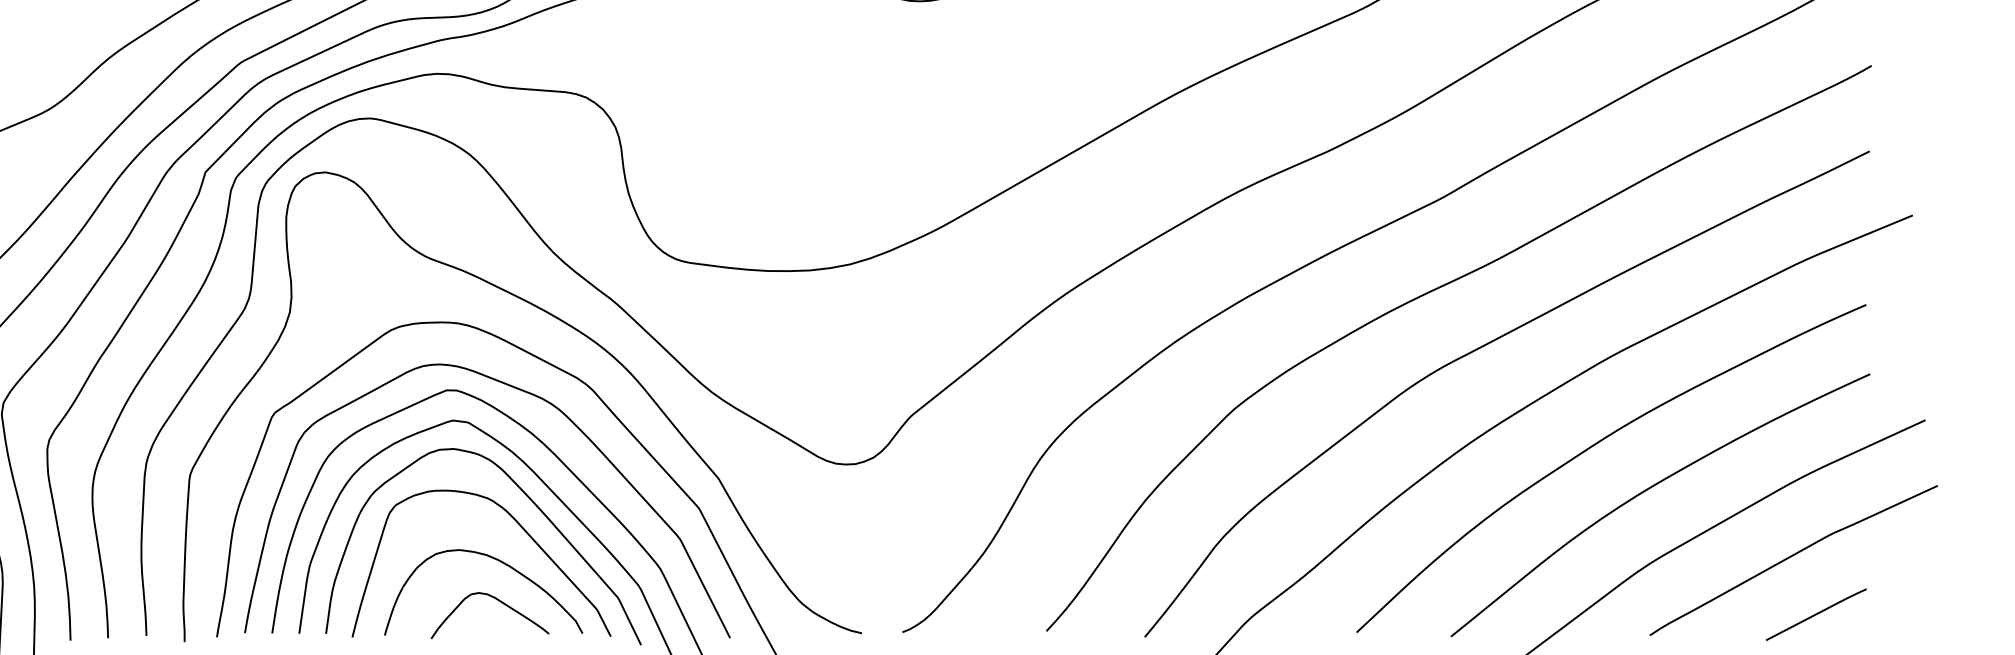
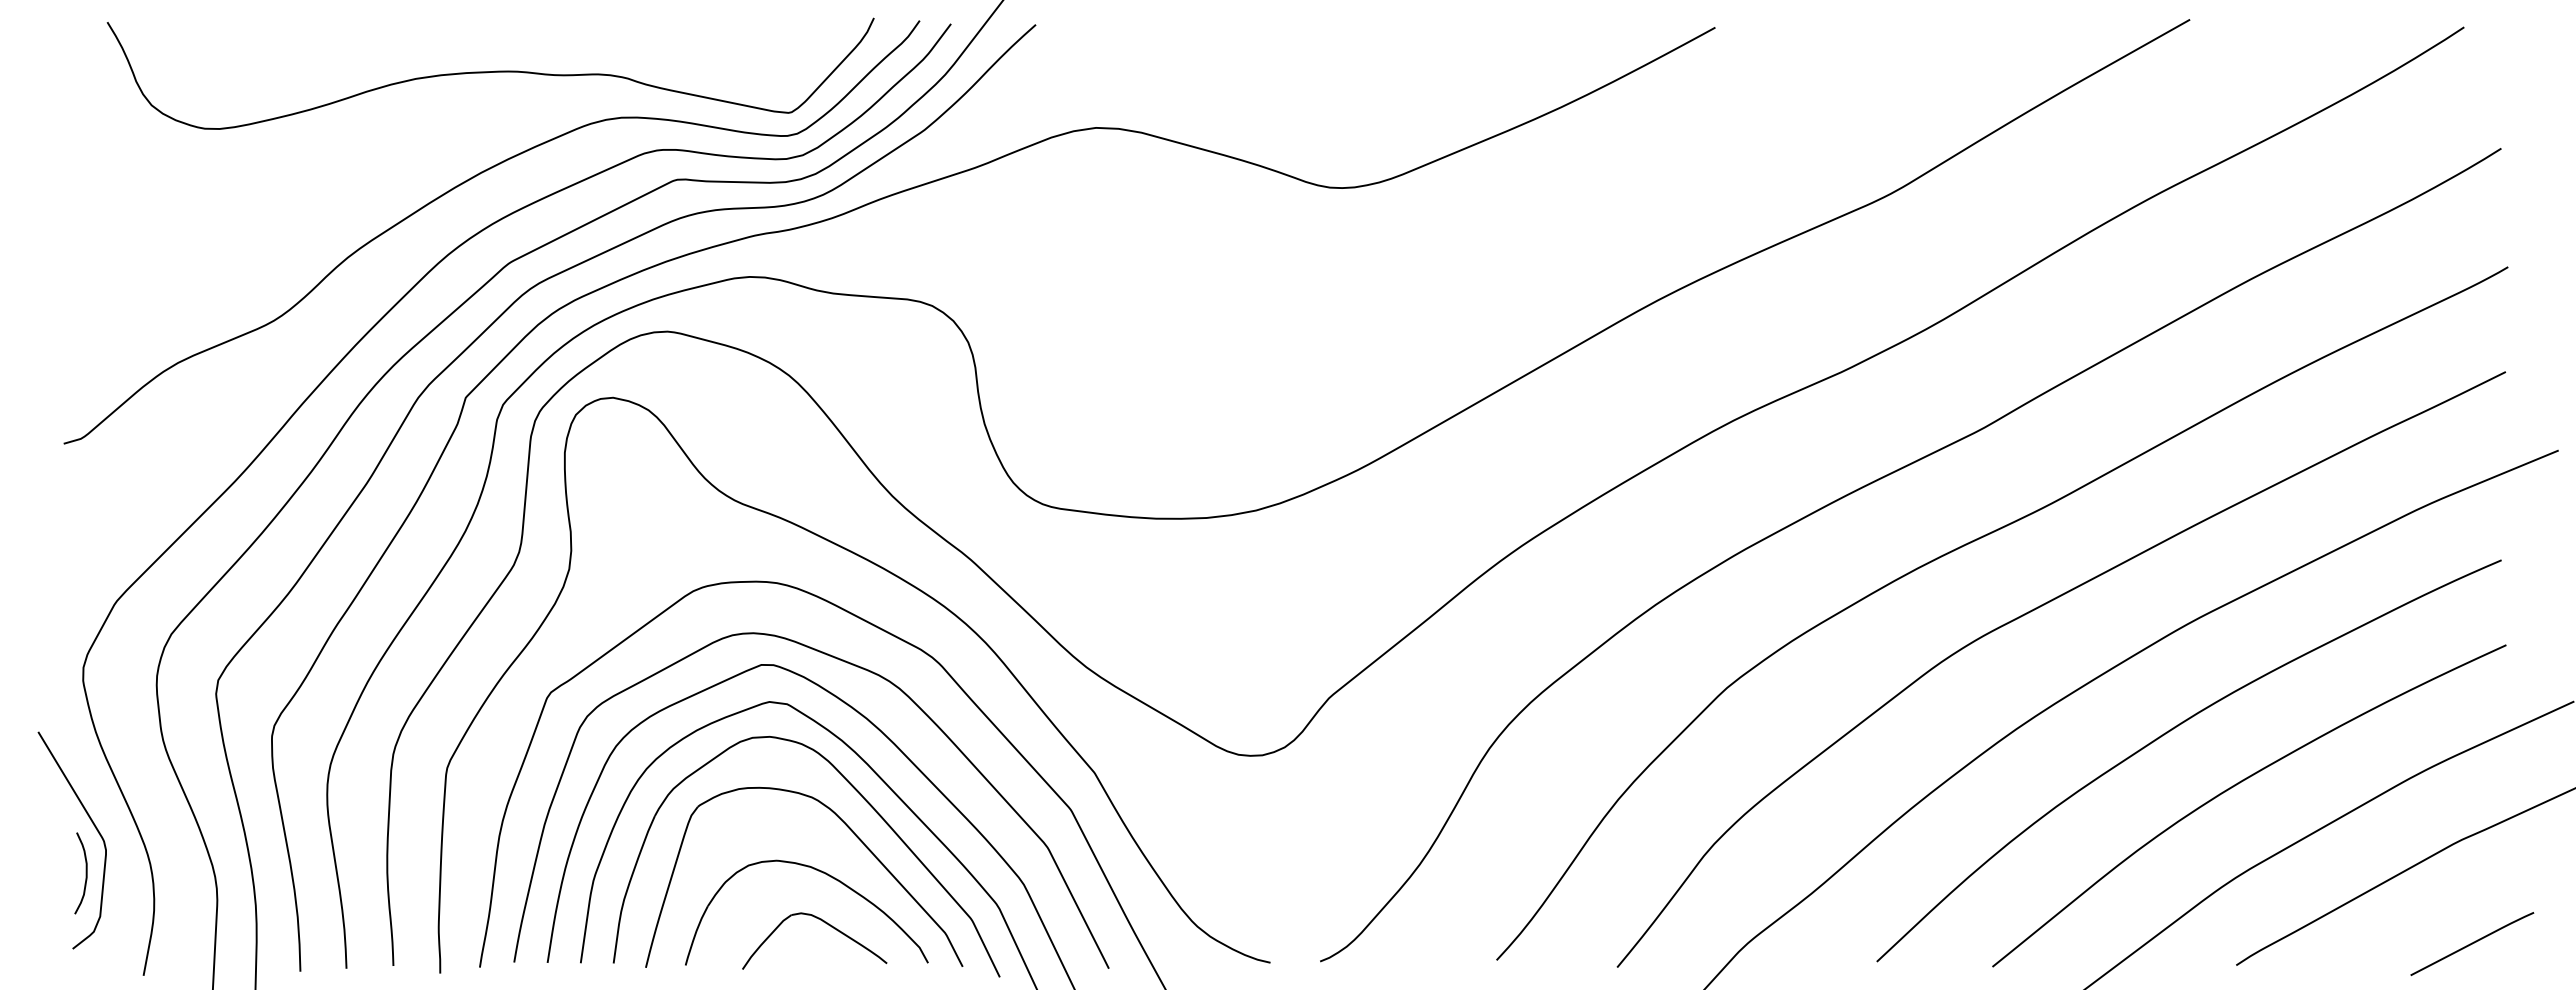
line: (1816, 614) -> (2472, 943), moved

